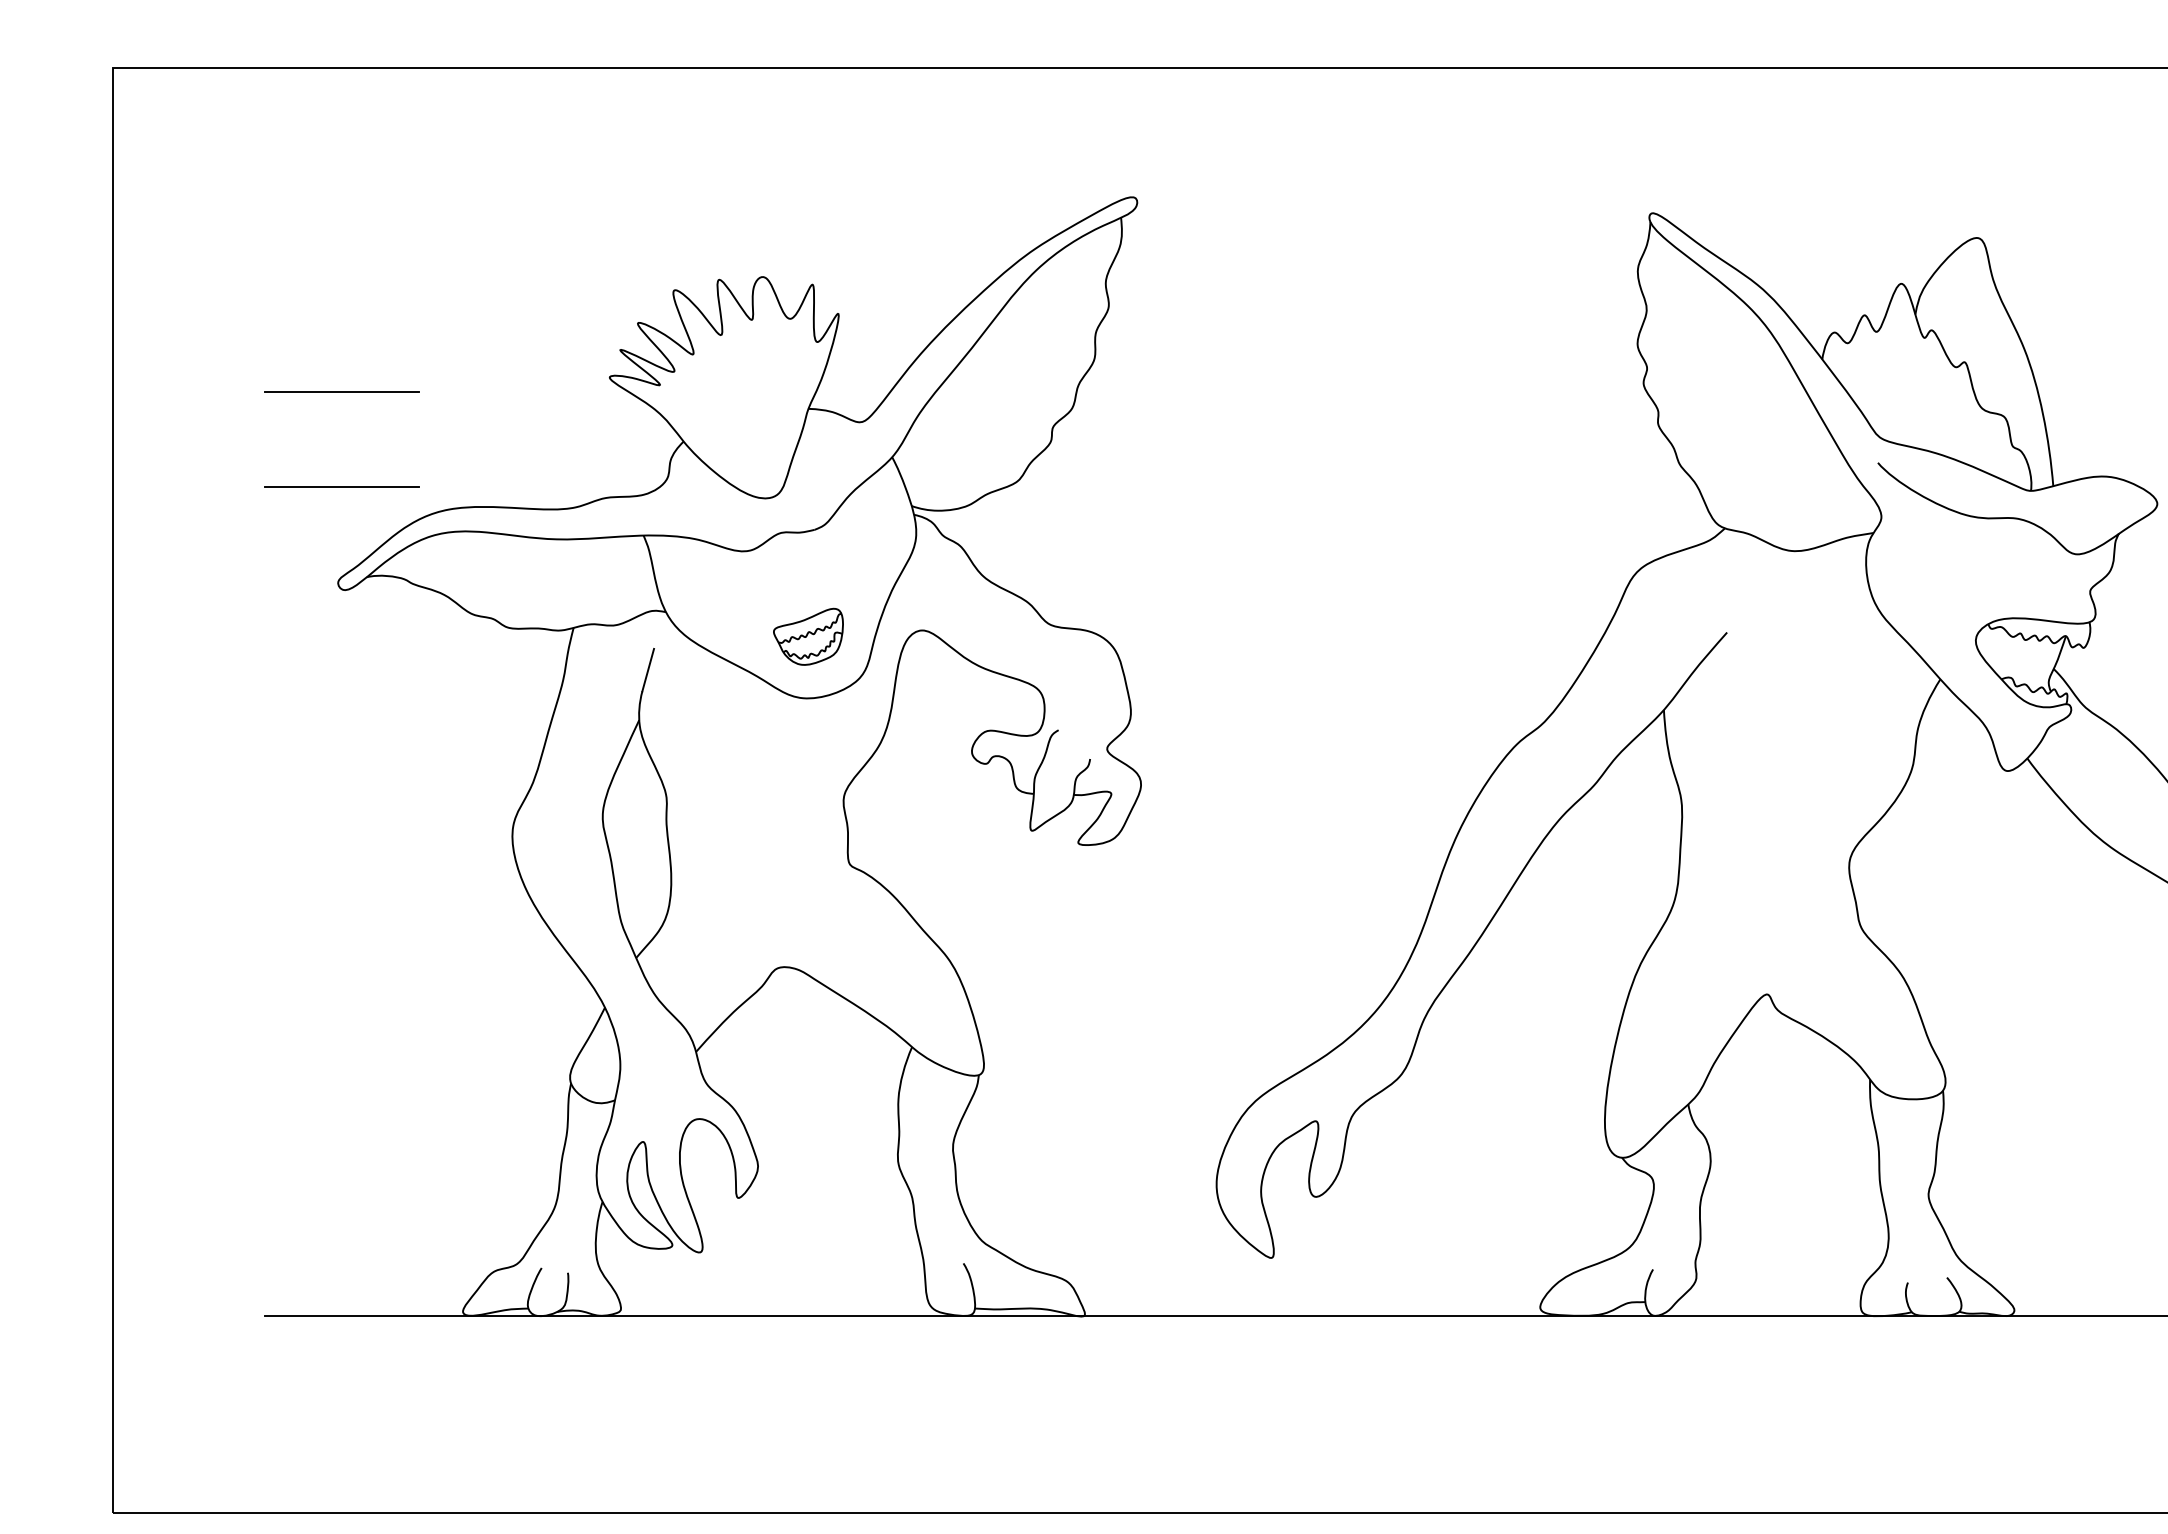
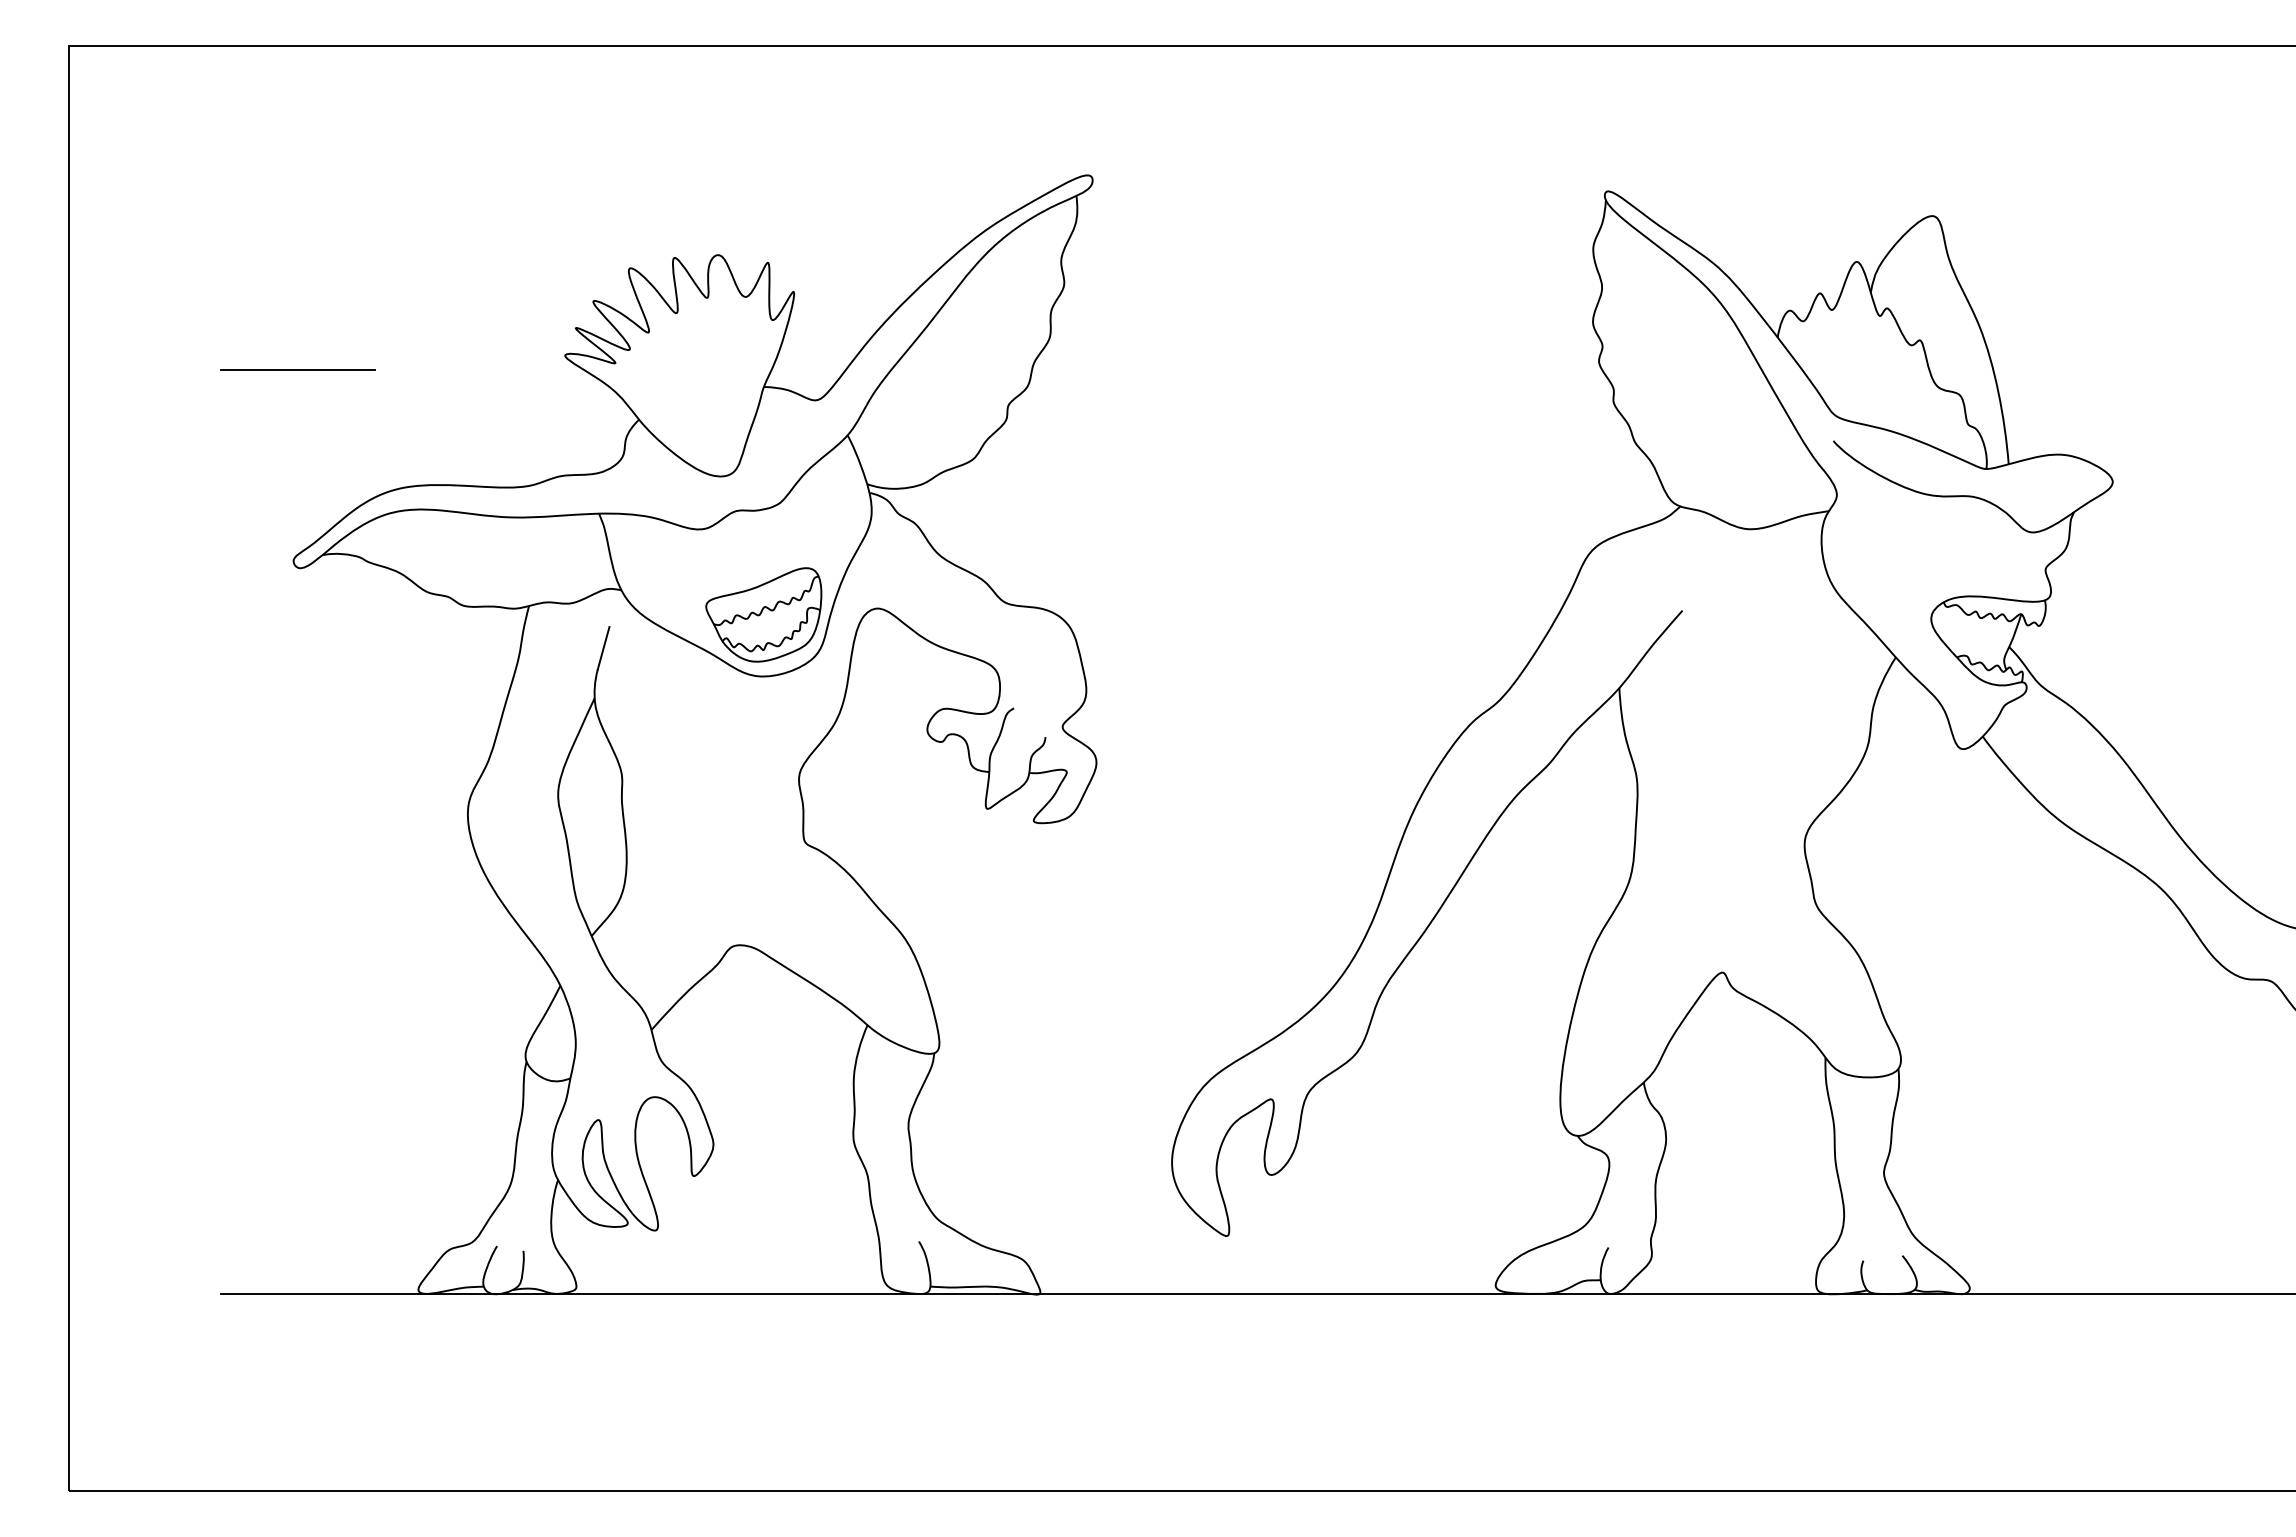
line: (342, 486) -> (297, 464), removed
part: (808, 636) -> (763, 614), size x1.67

